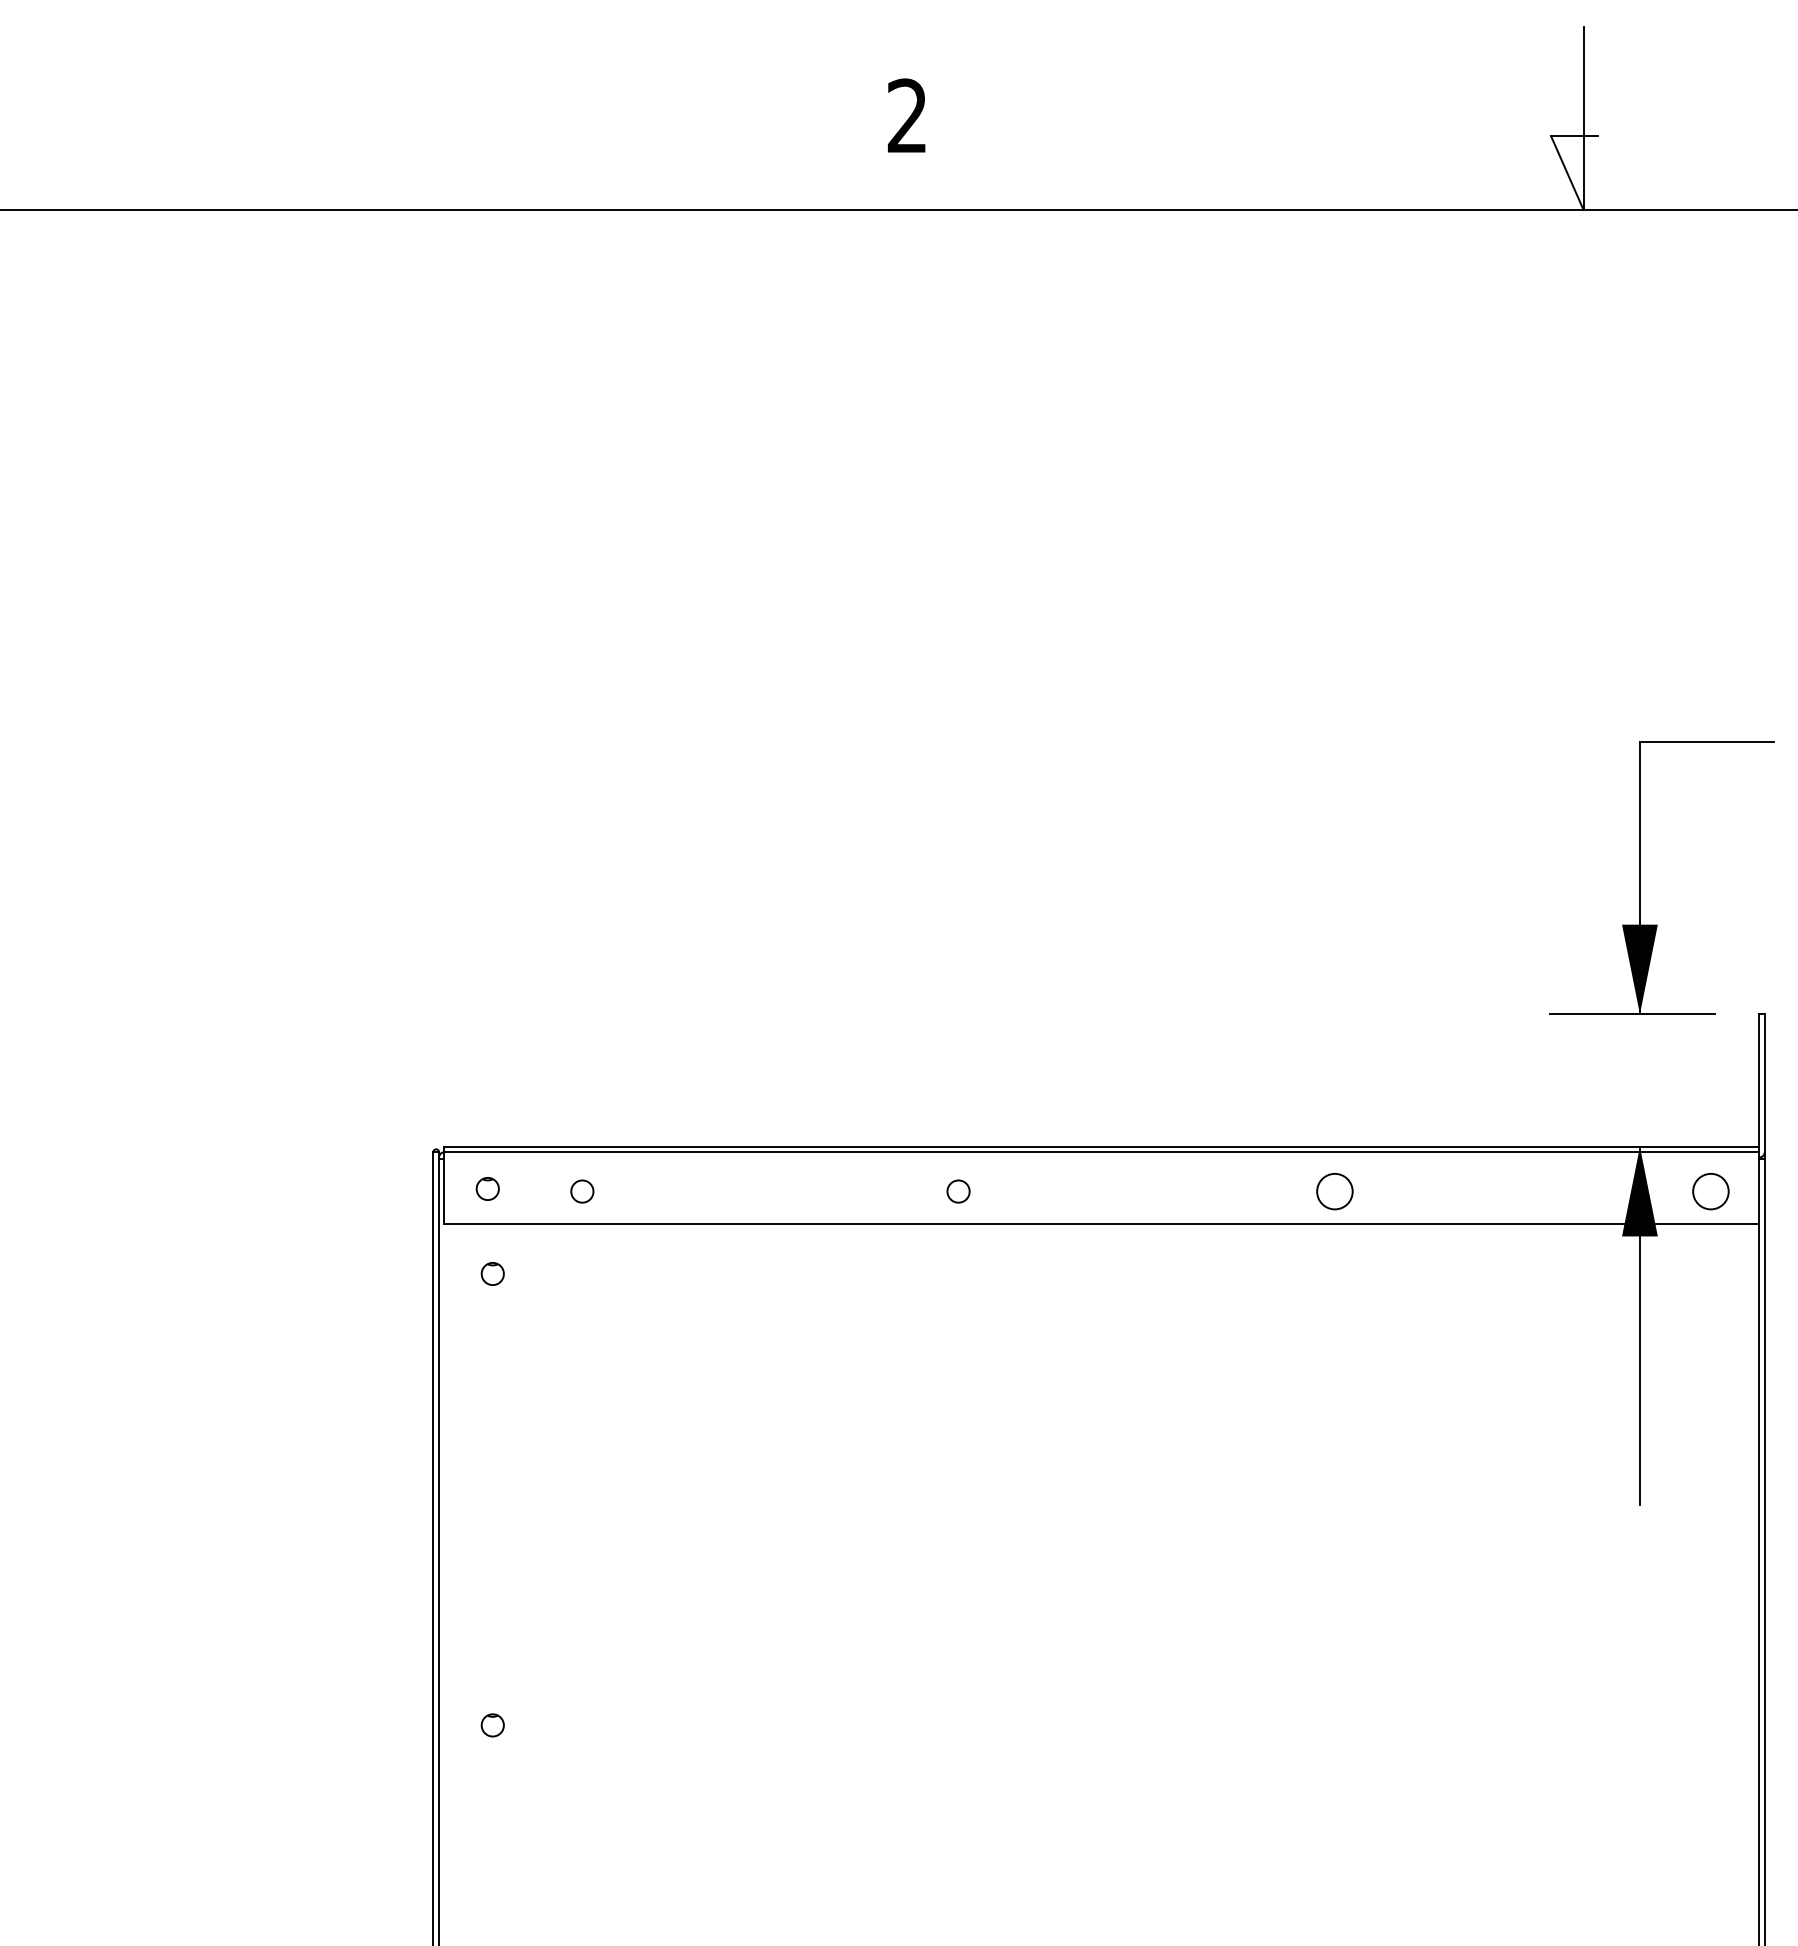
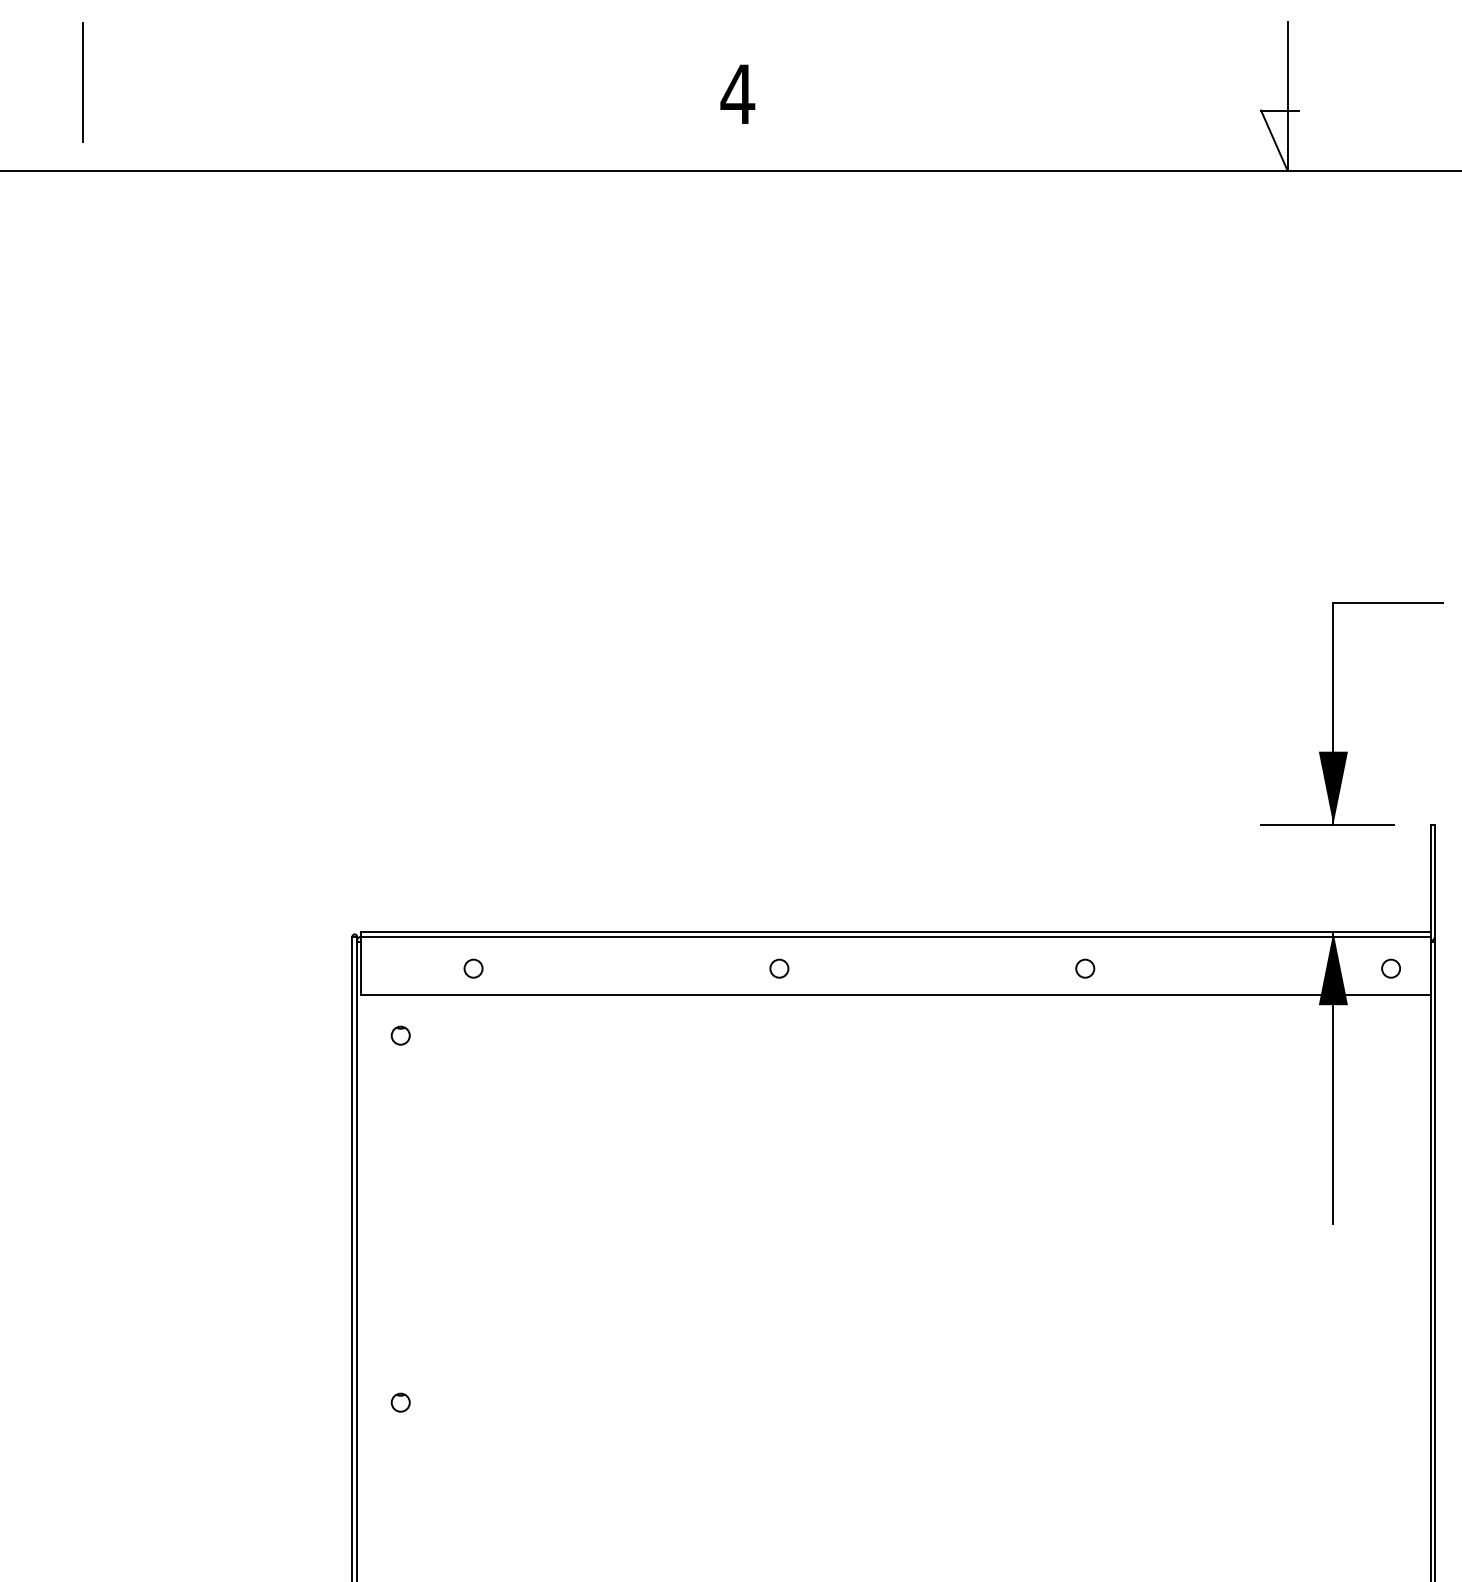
line: (102, 101) -> (83, 82), added
text: (907, 115) -> (737, 93), 2 -> 4
part: (487, 1188) -> (396, 966), removed
circle: (1334, 1191) -> (1085, 968), size x0.62
circle: (1710, 1191) -> (1390, 968), size x0.62

